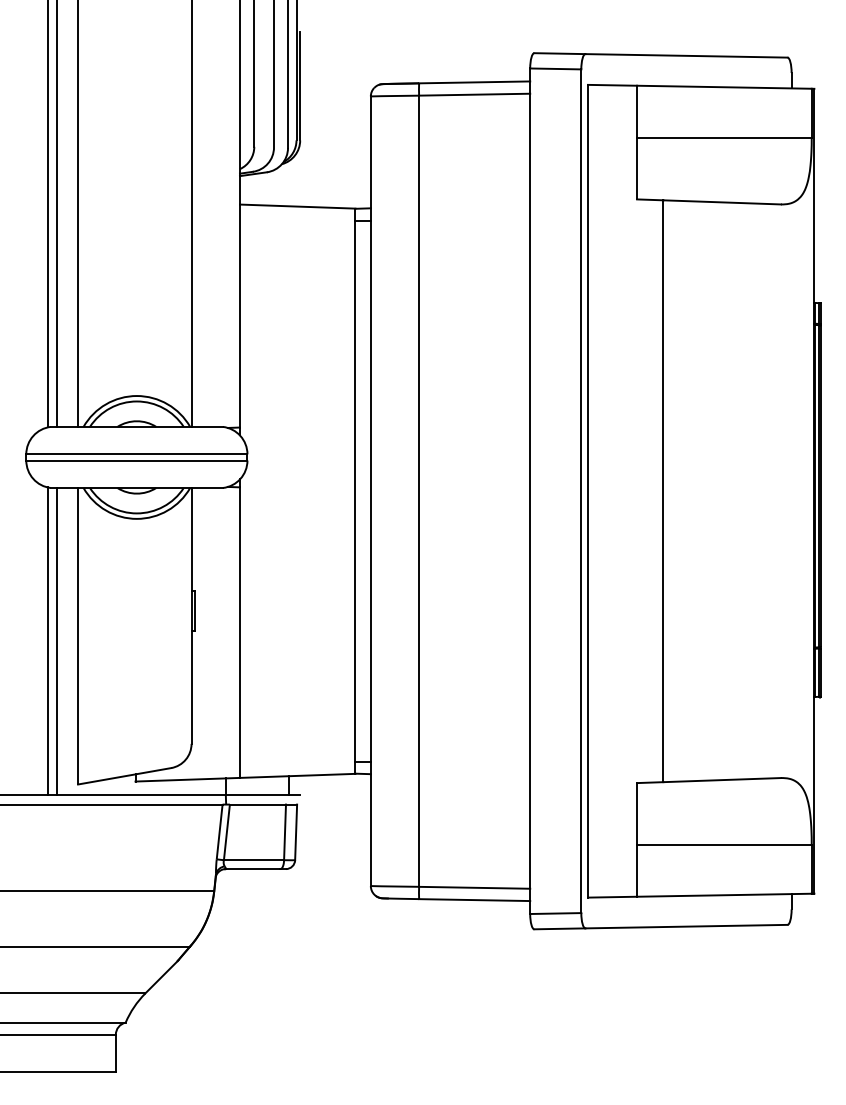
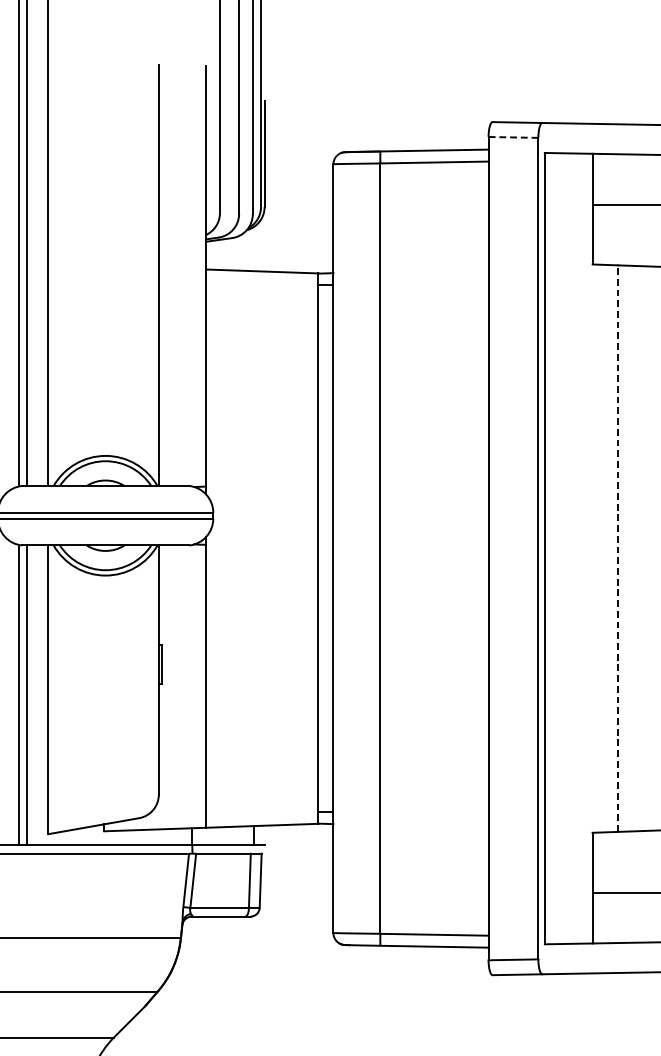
line: (555, 68) -> (513, 137), solid -> dashed
line: (663, 491) -> (618, 548), solid -> dashed

